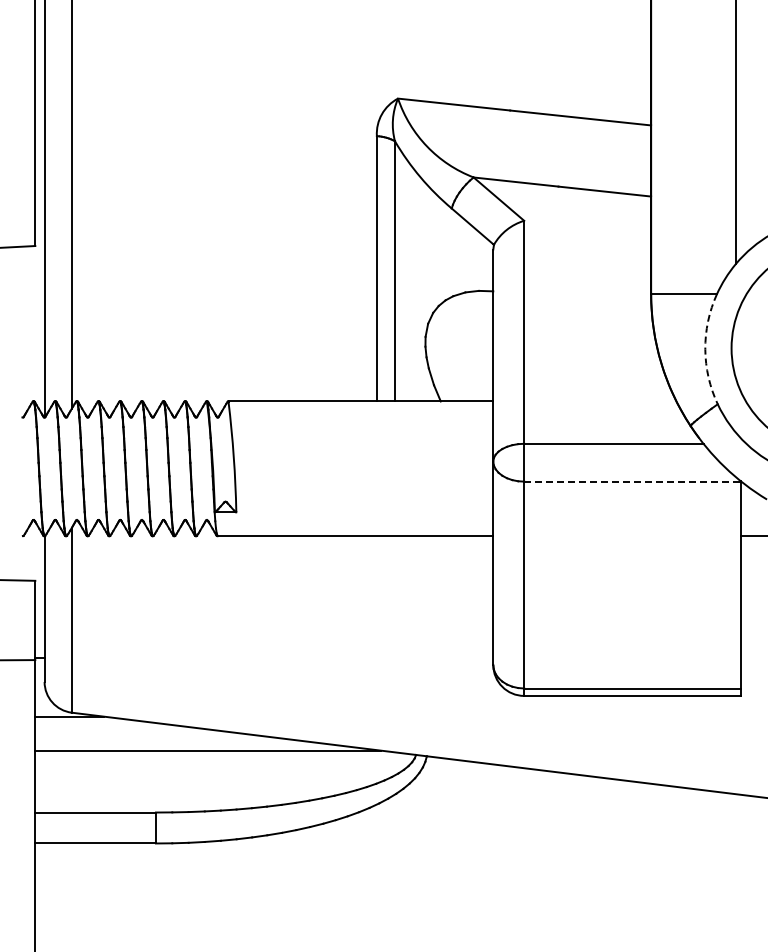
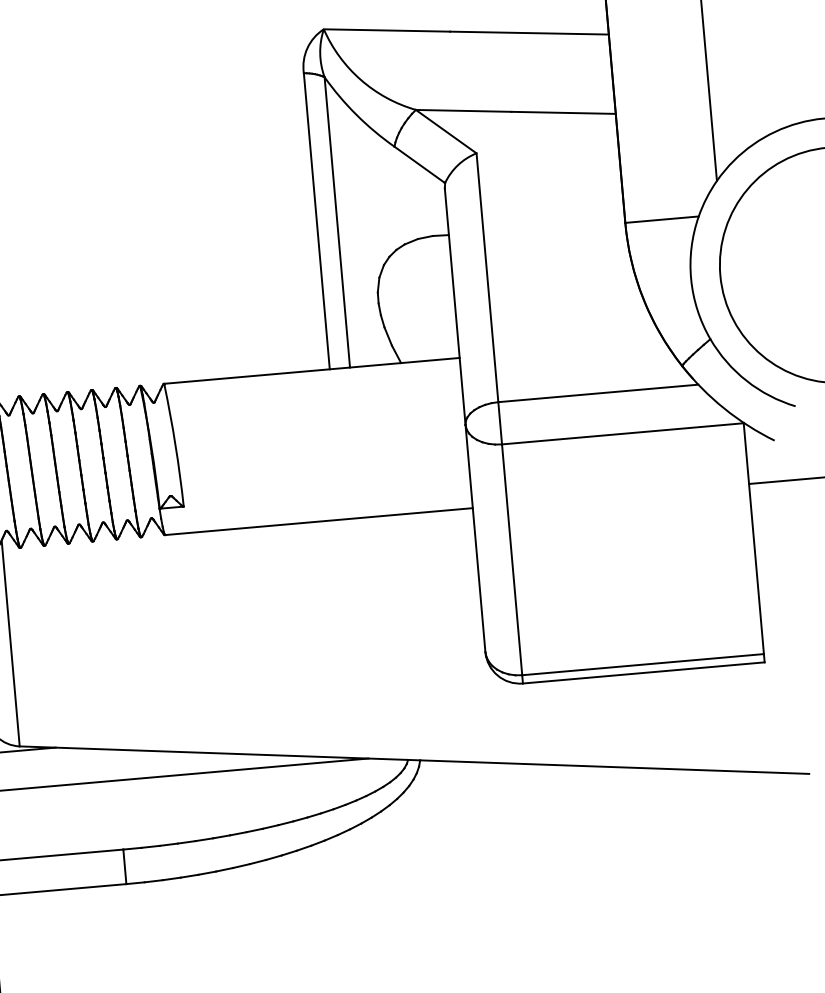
arc: (705, 349) -> (691, 279), dashed -> solid
line: (633, 481) -> (623, 433), dashed -> solid

